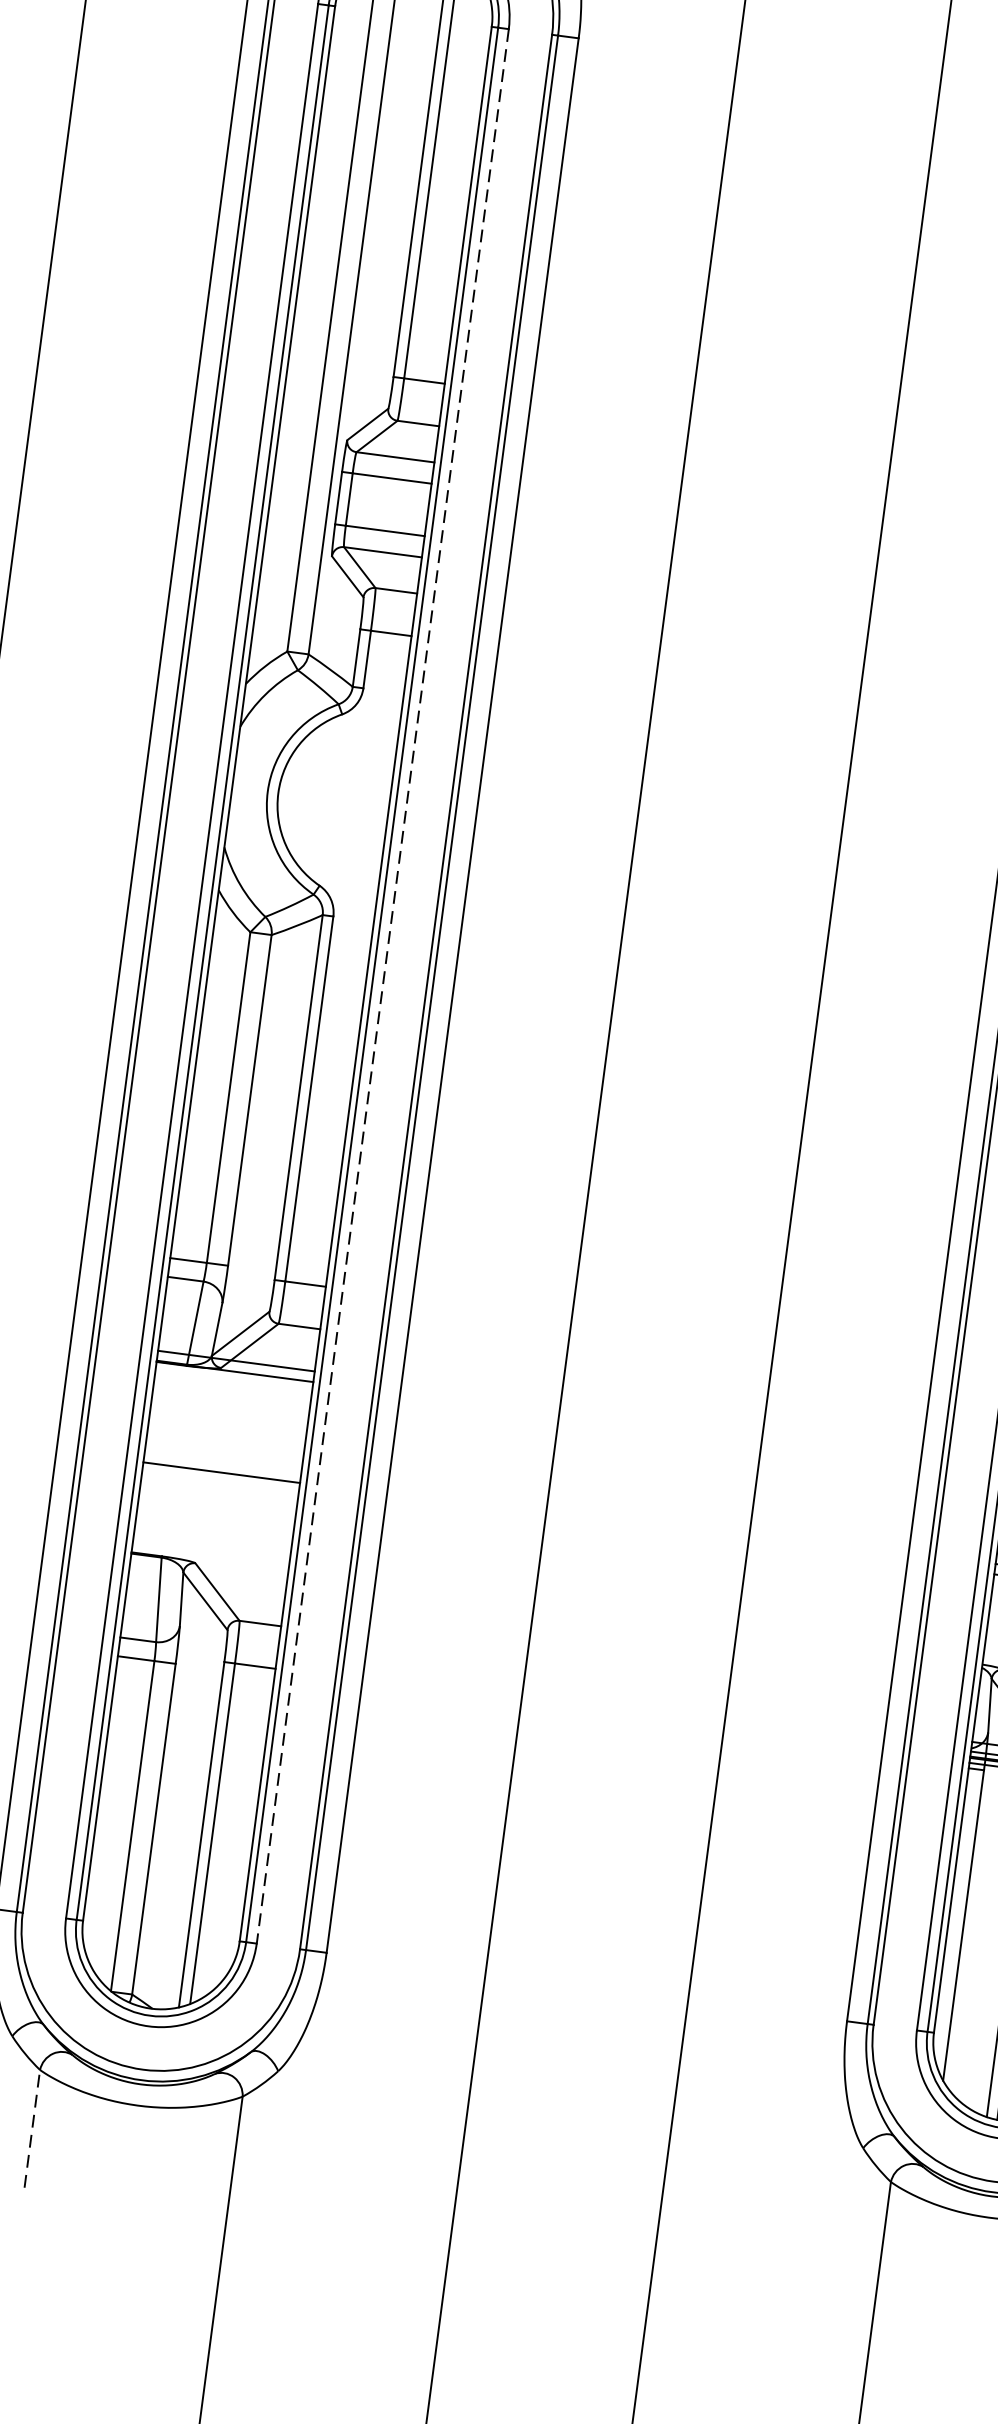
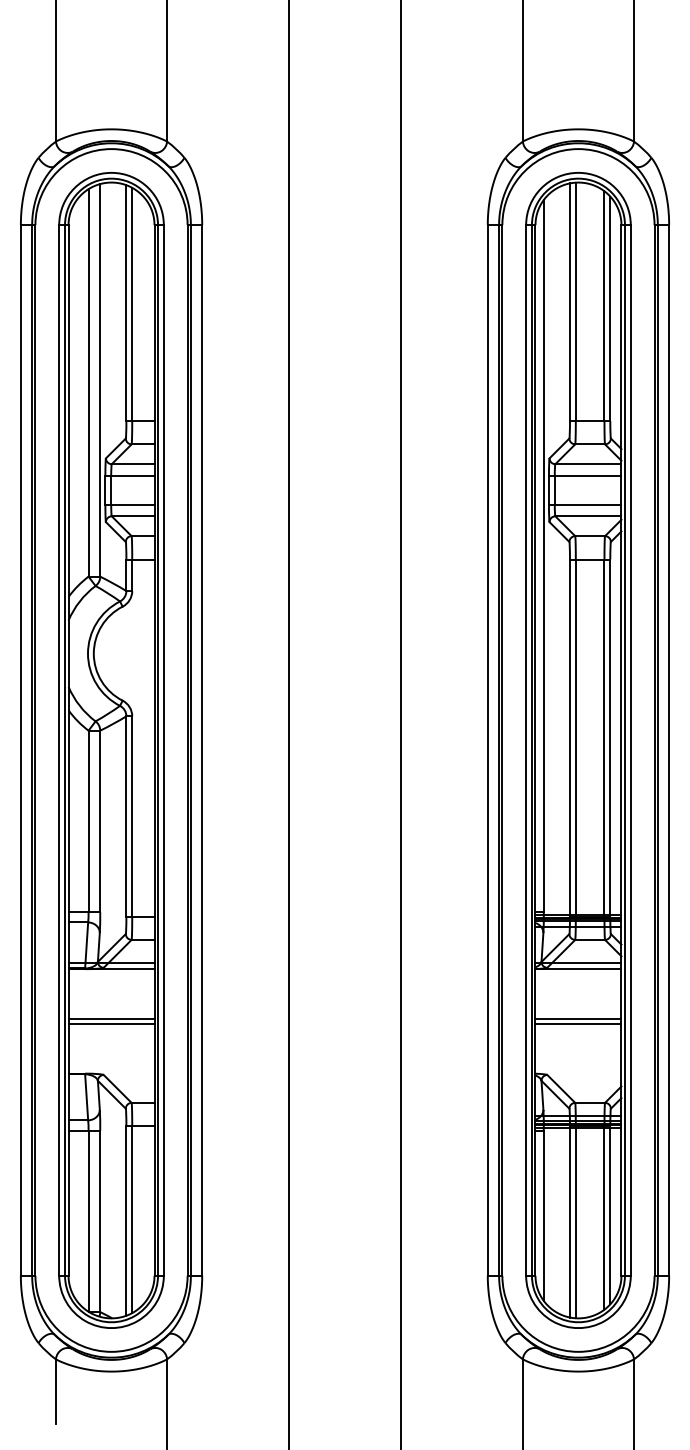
line: (382, 986) -> (163, 750), dashed -> solid
line: (223, 1462) -> (111, 1018), added
line: (31, 2128) -> (55, 1391), dashed -> solid

